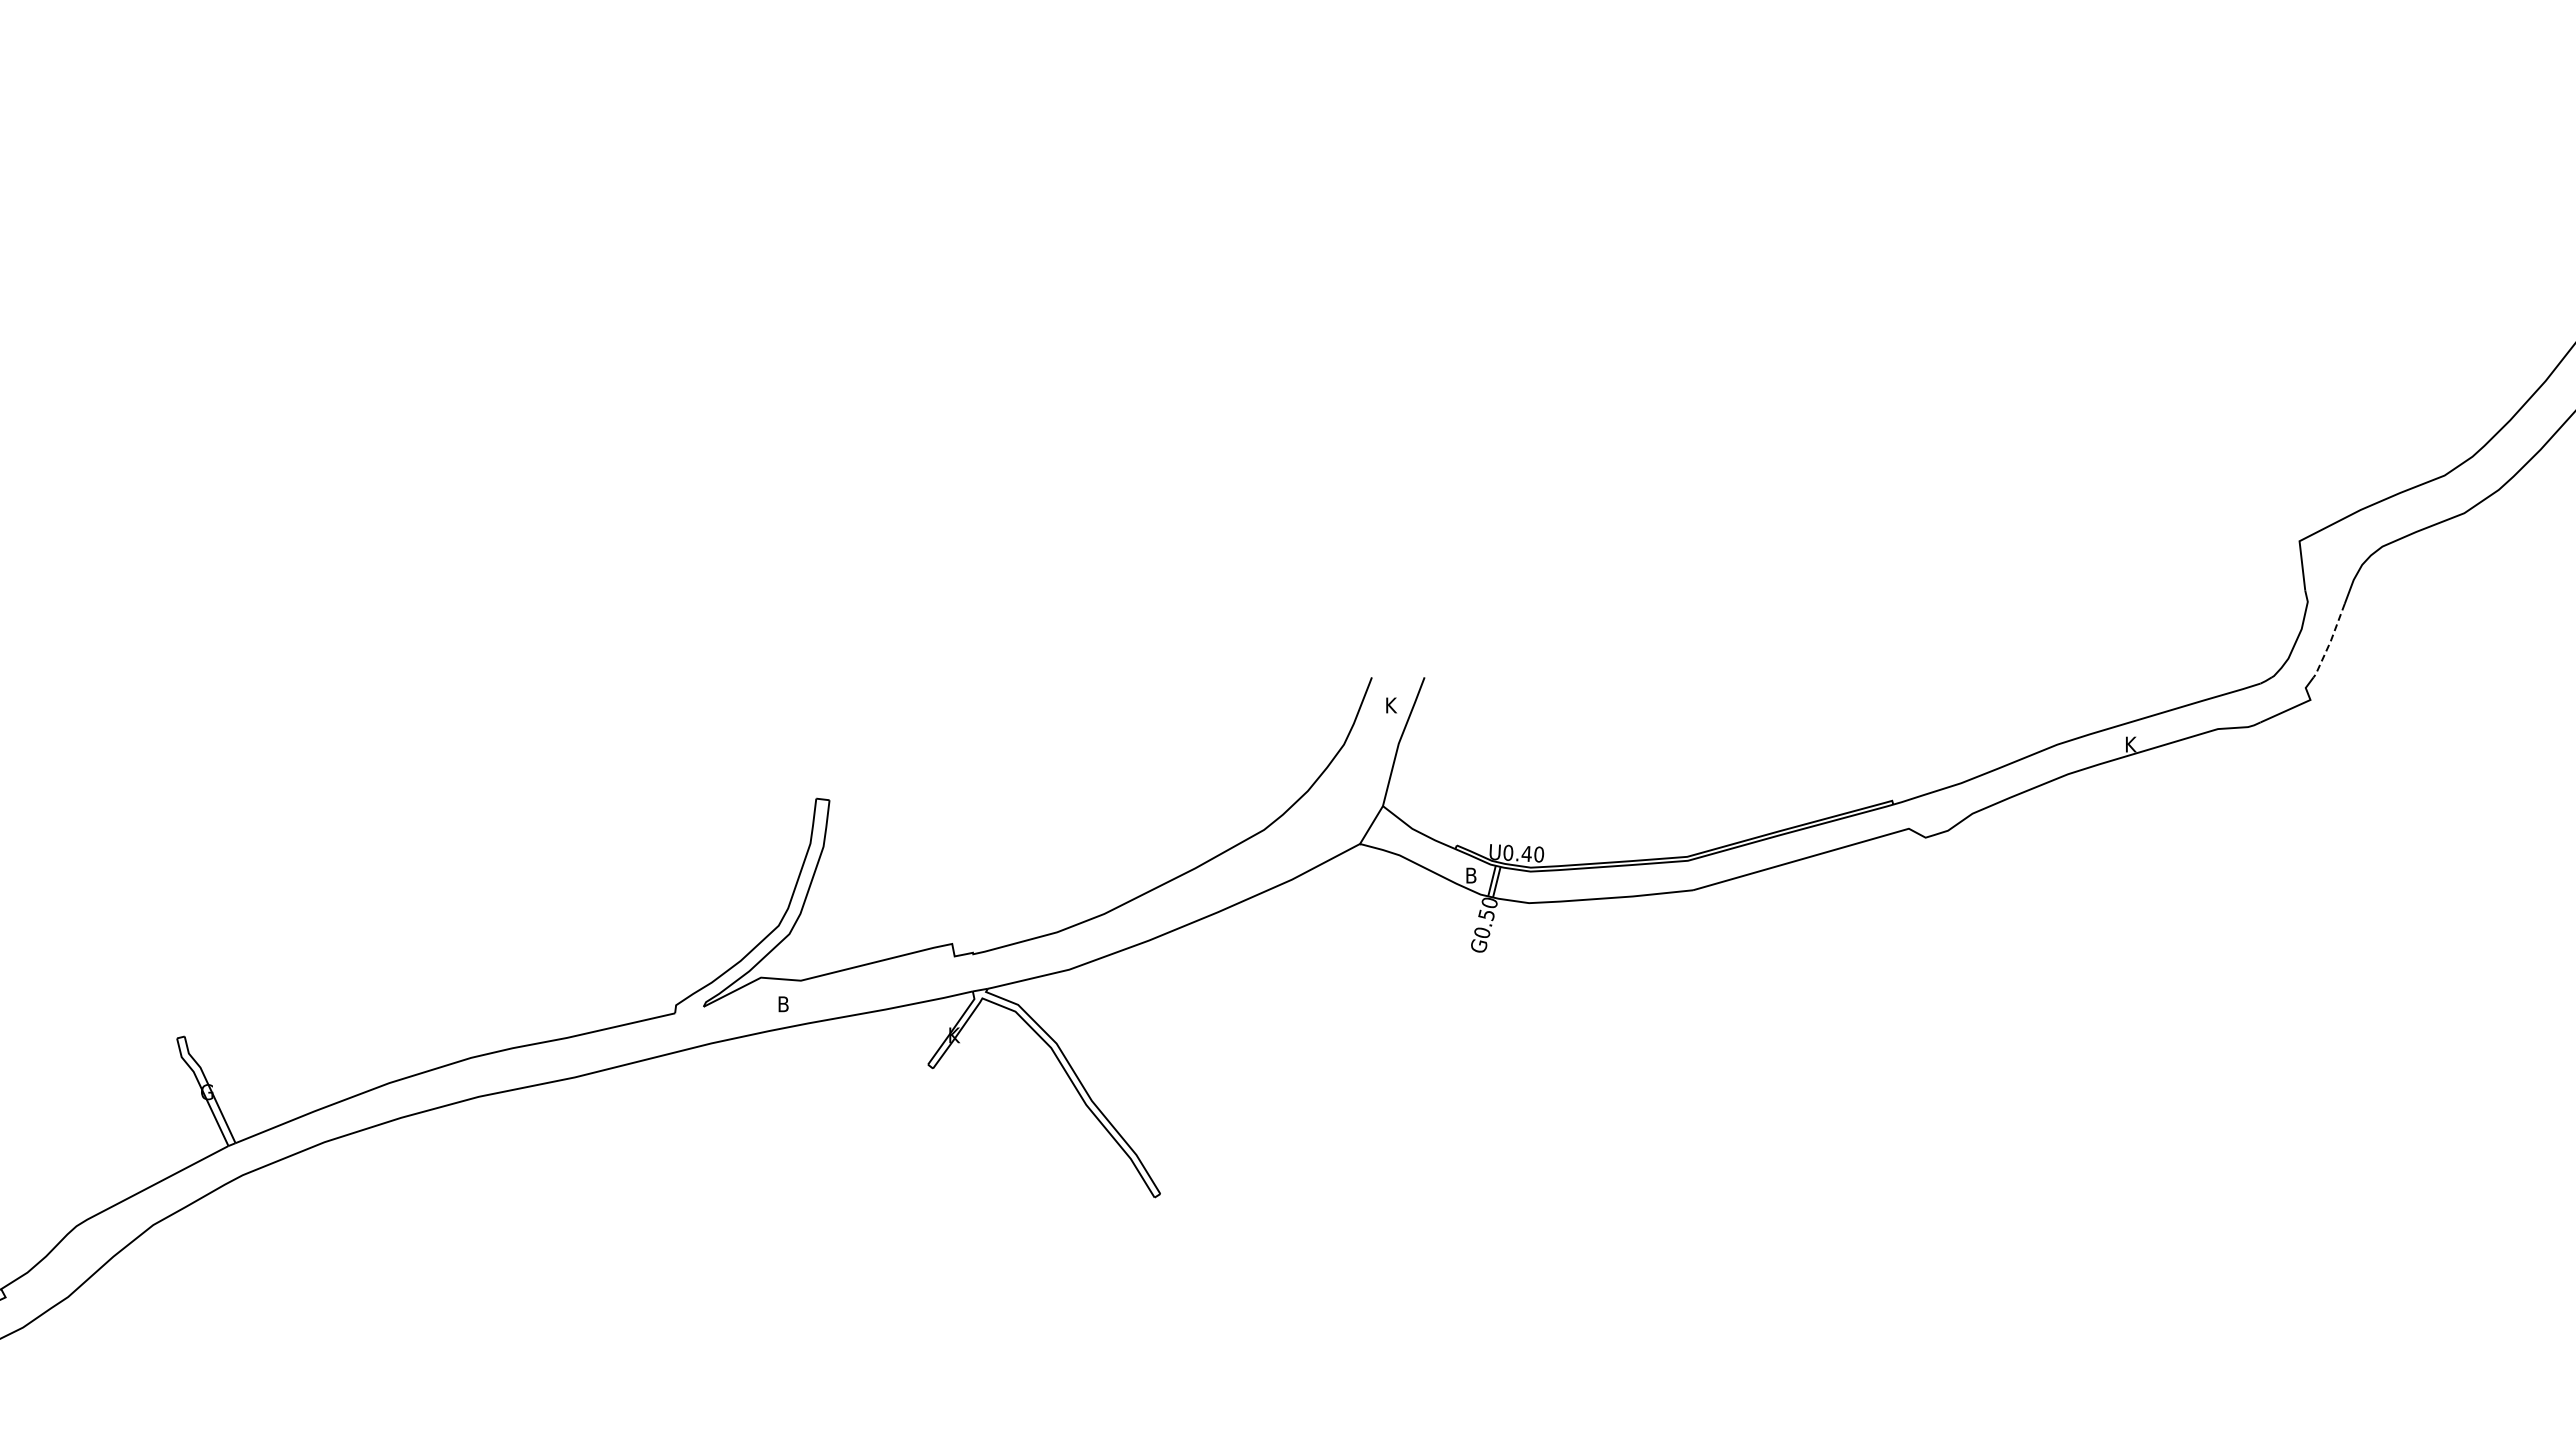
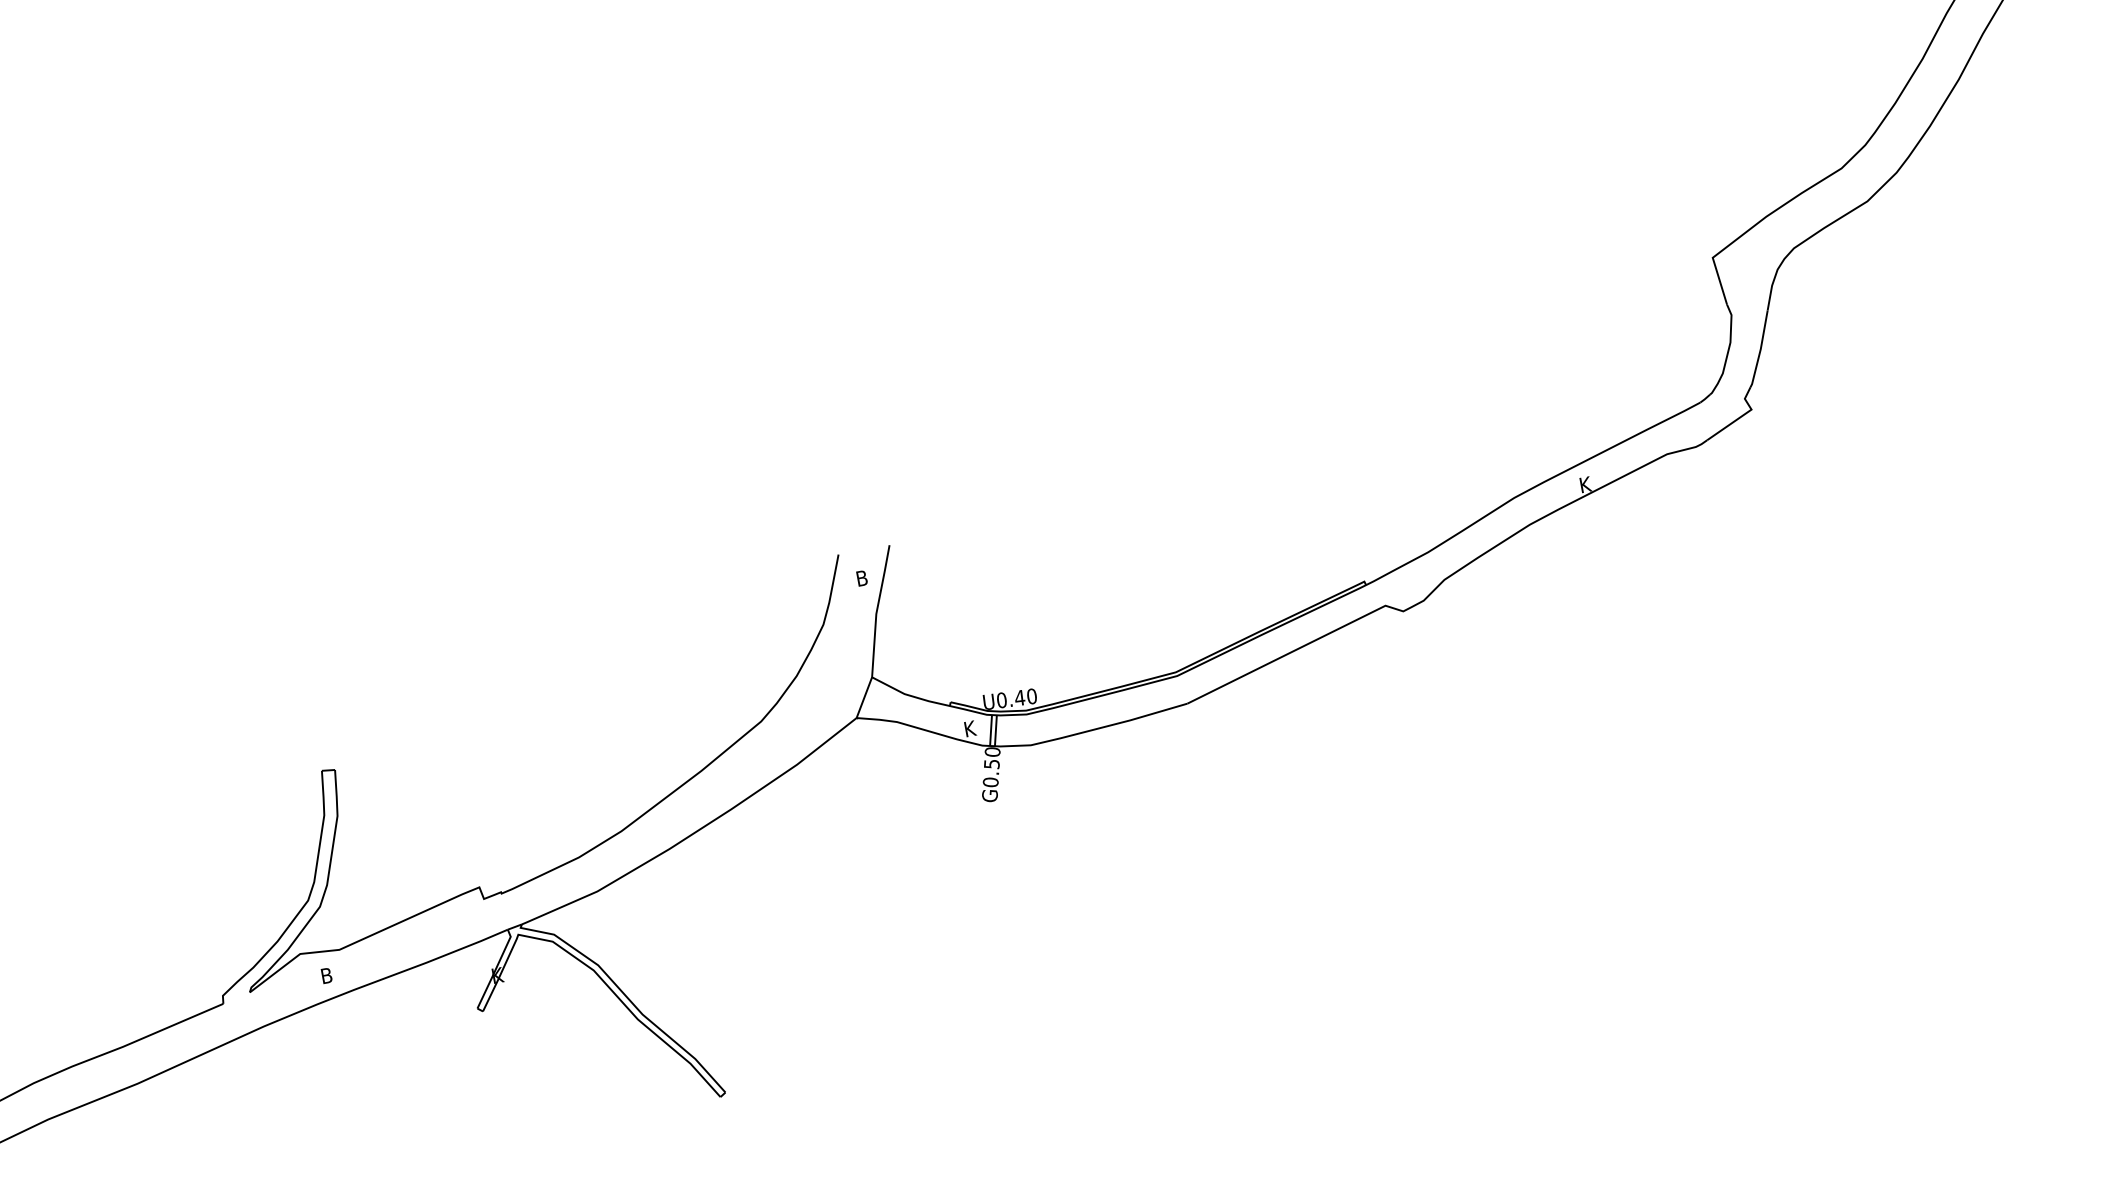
line: (2330, 642) -> (1760, 350), dashed -> solid
text: (1392, 705) -> (863, 578), K -> B
text: (1472, 875) -> (971, 728), B -> K

